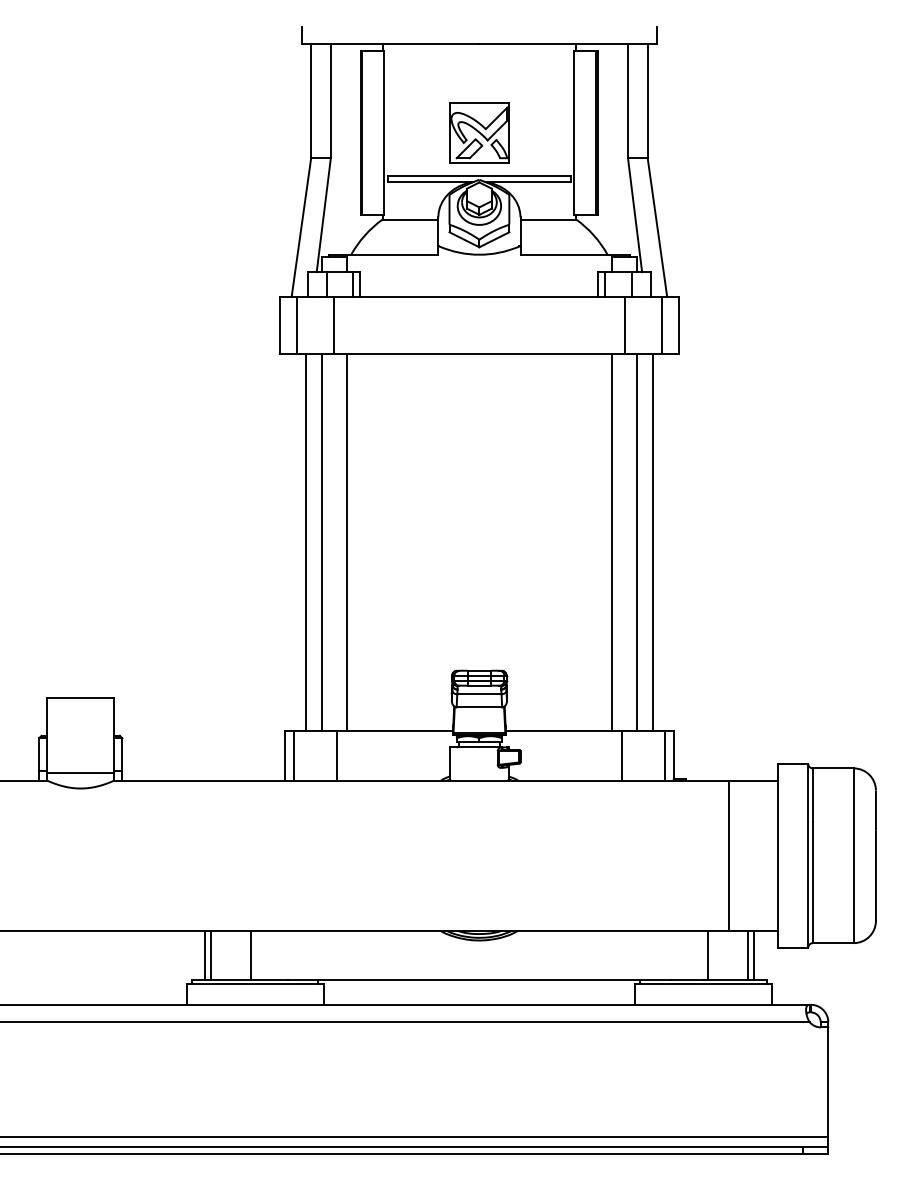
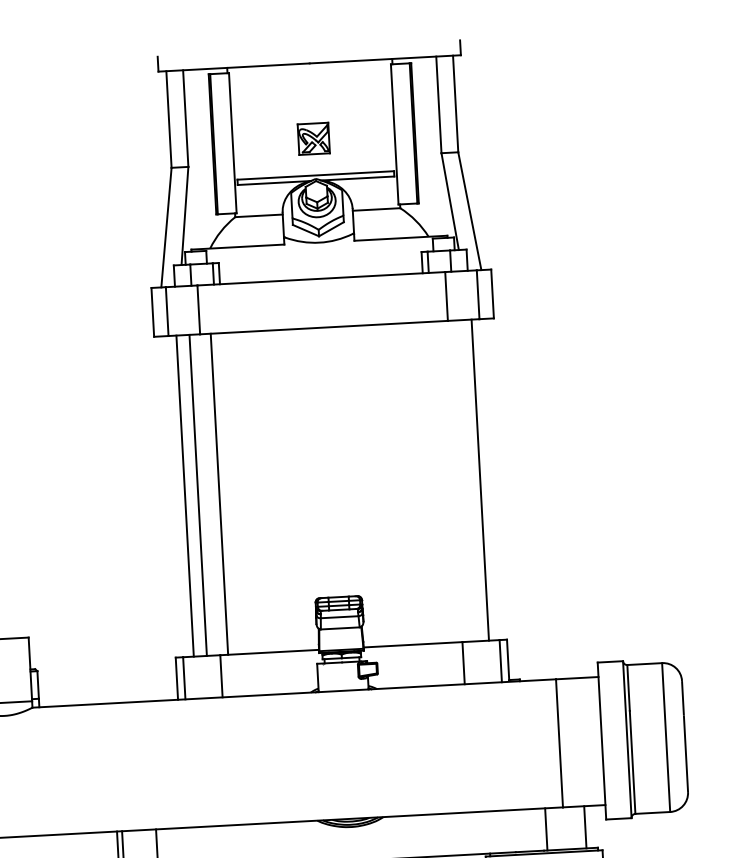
part: (479, 132) -> (313, 138), size x0.6
line: (612, 542) -> (446, 481), removed
line: (637, 542) -> (467, 480), removed
line: (747, 955) -> (580, 827), removed

